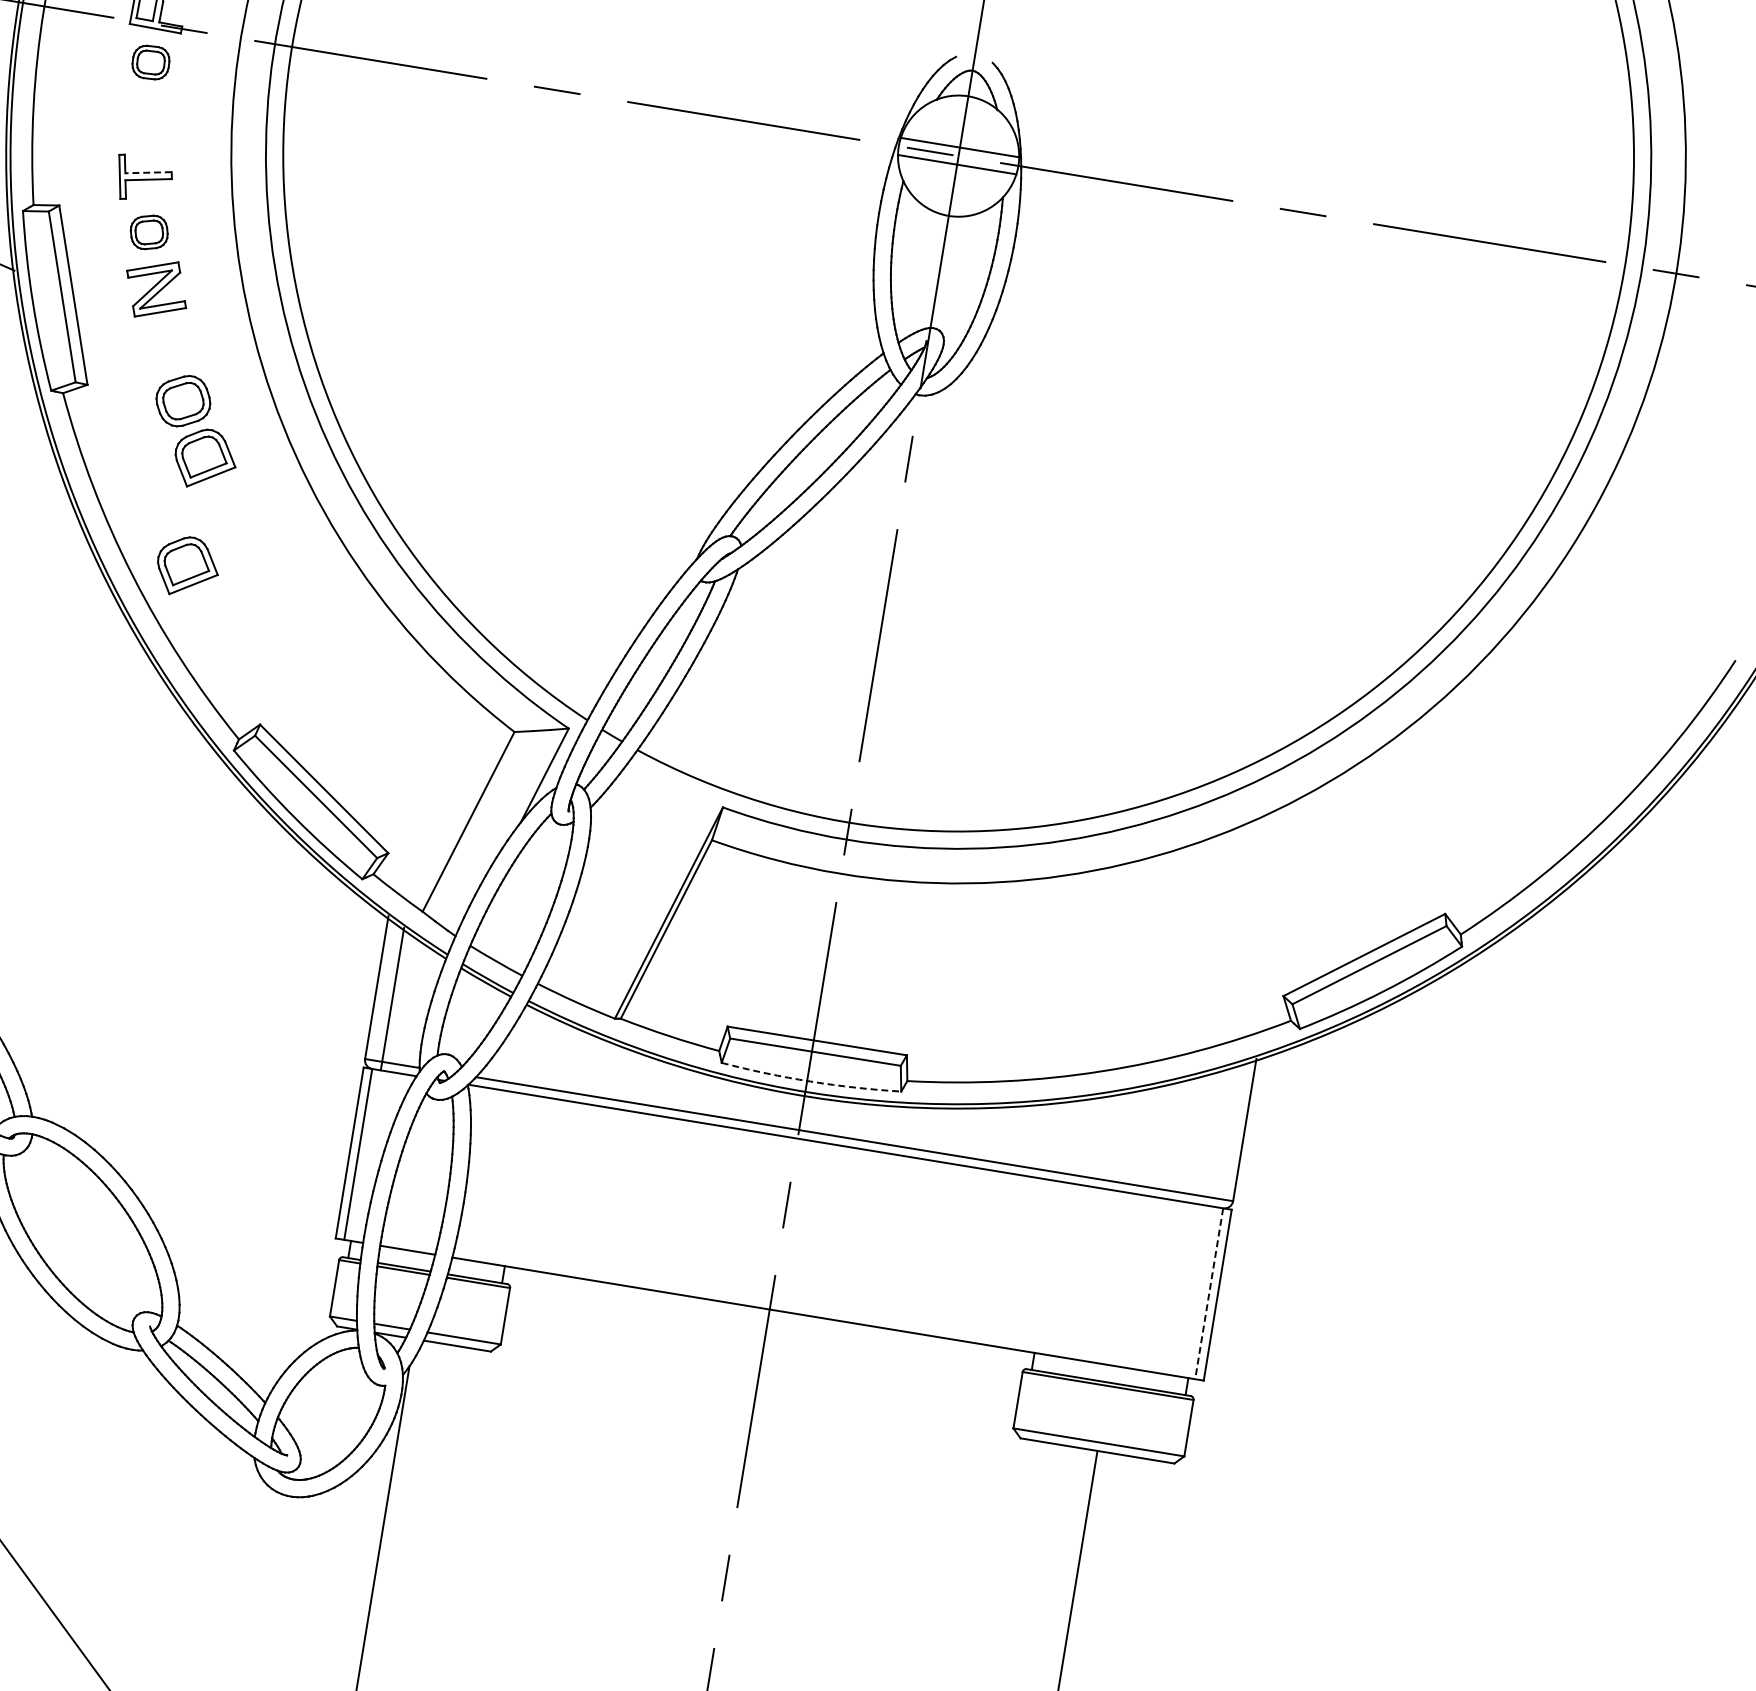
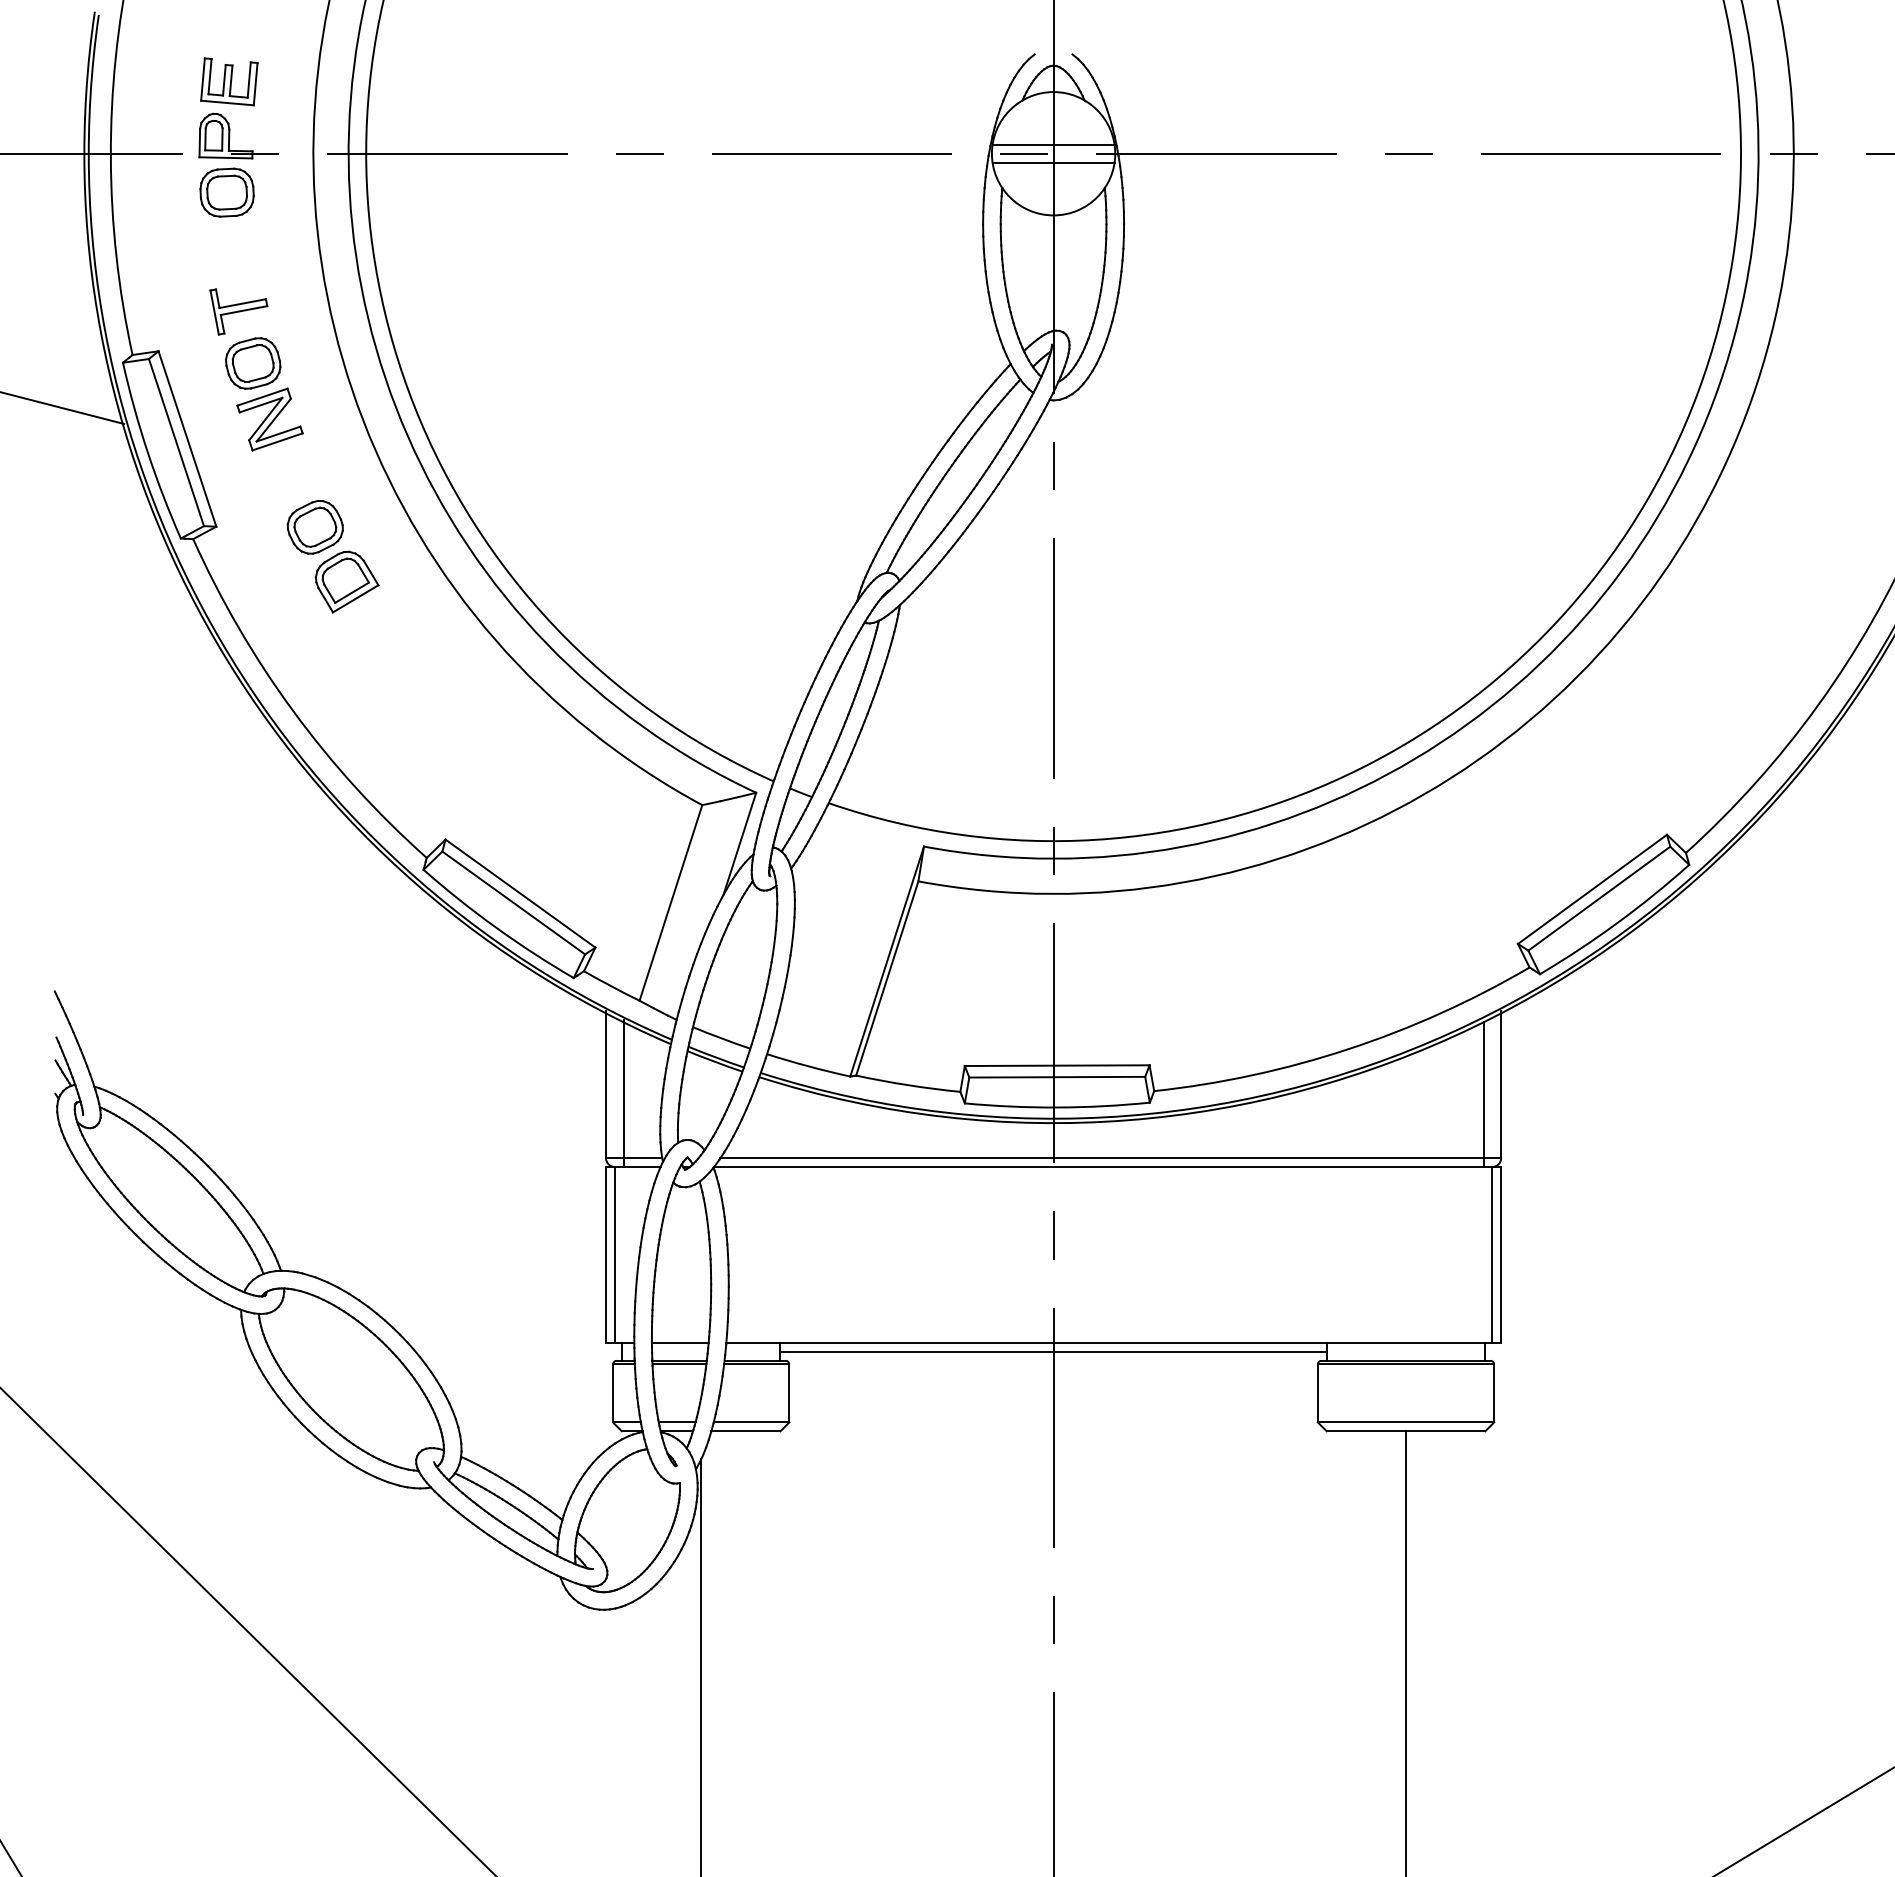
part: (150, 62) -> (226, 192), size x1.43
line: (148, 172) -> (242, 303), dashed -> solid
part: (149, 232) -> (253, 363), size x1.43
part: (187, 566) -> (346, 692), removed
arc: (810, 1081) -> (1057, 1107), dashed -> solid
line: (1226, 1135) -> (1483, 1093), added
line: (1209, 1294) -> (1492, 1255), dashed -> solid
line: (768, 1318) -> (1053, 1352), added

